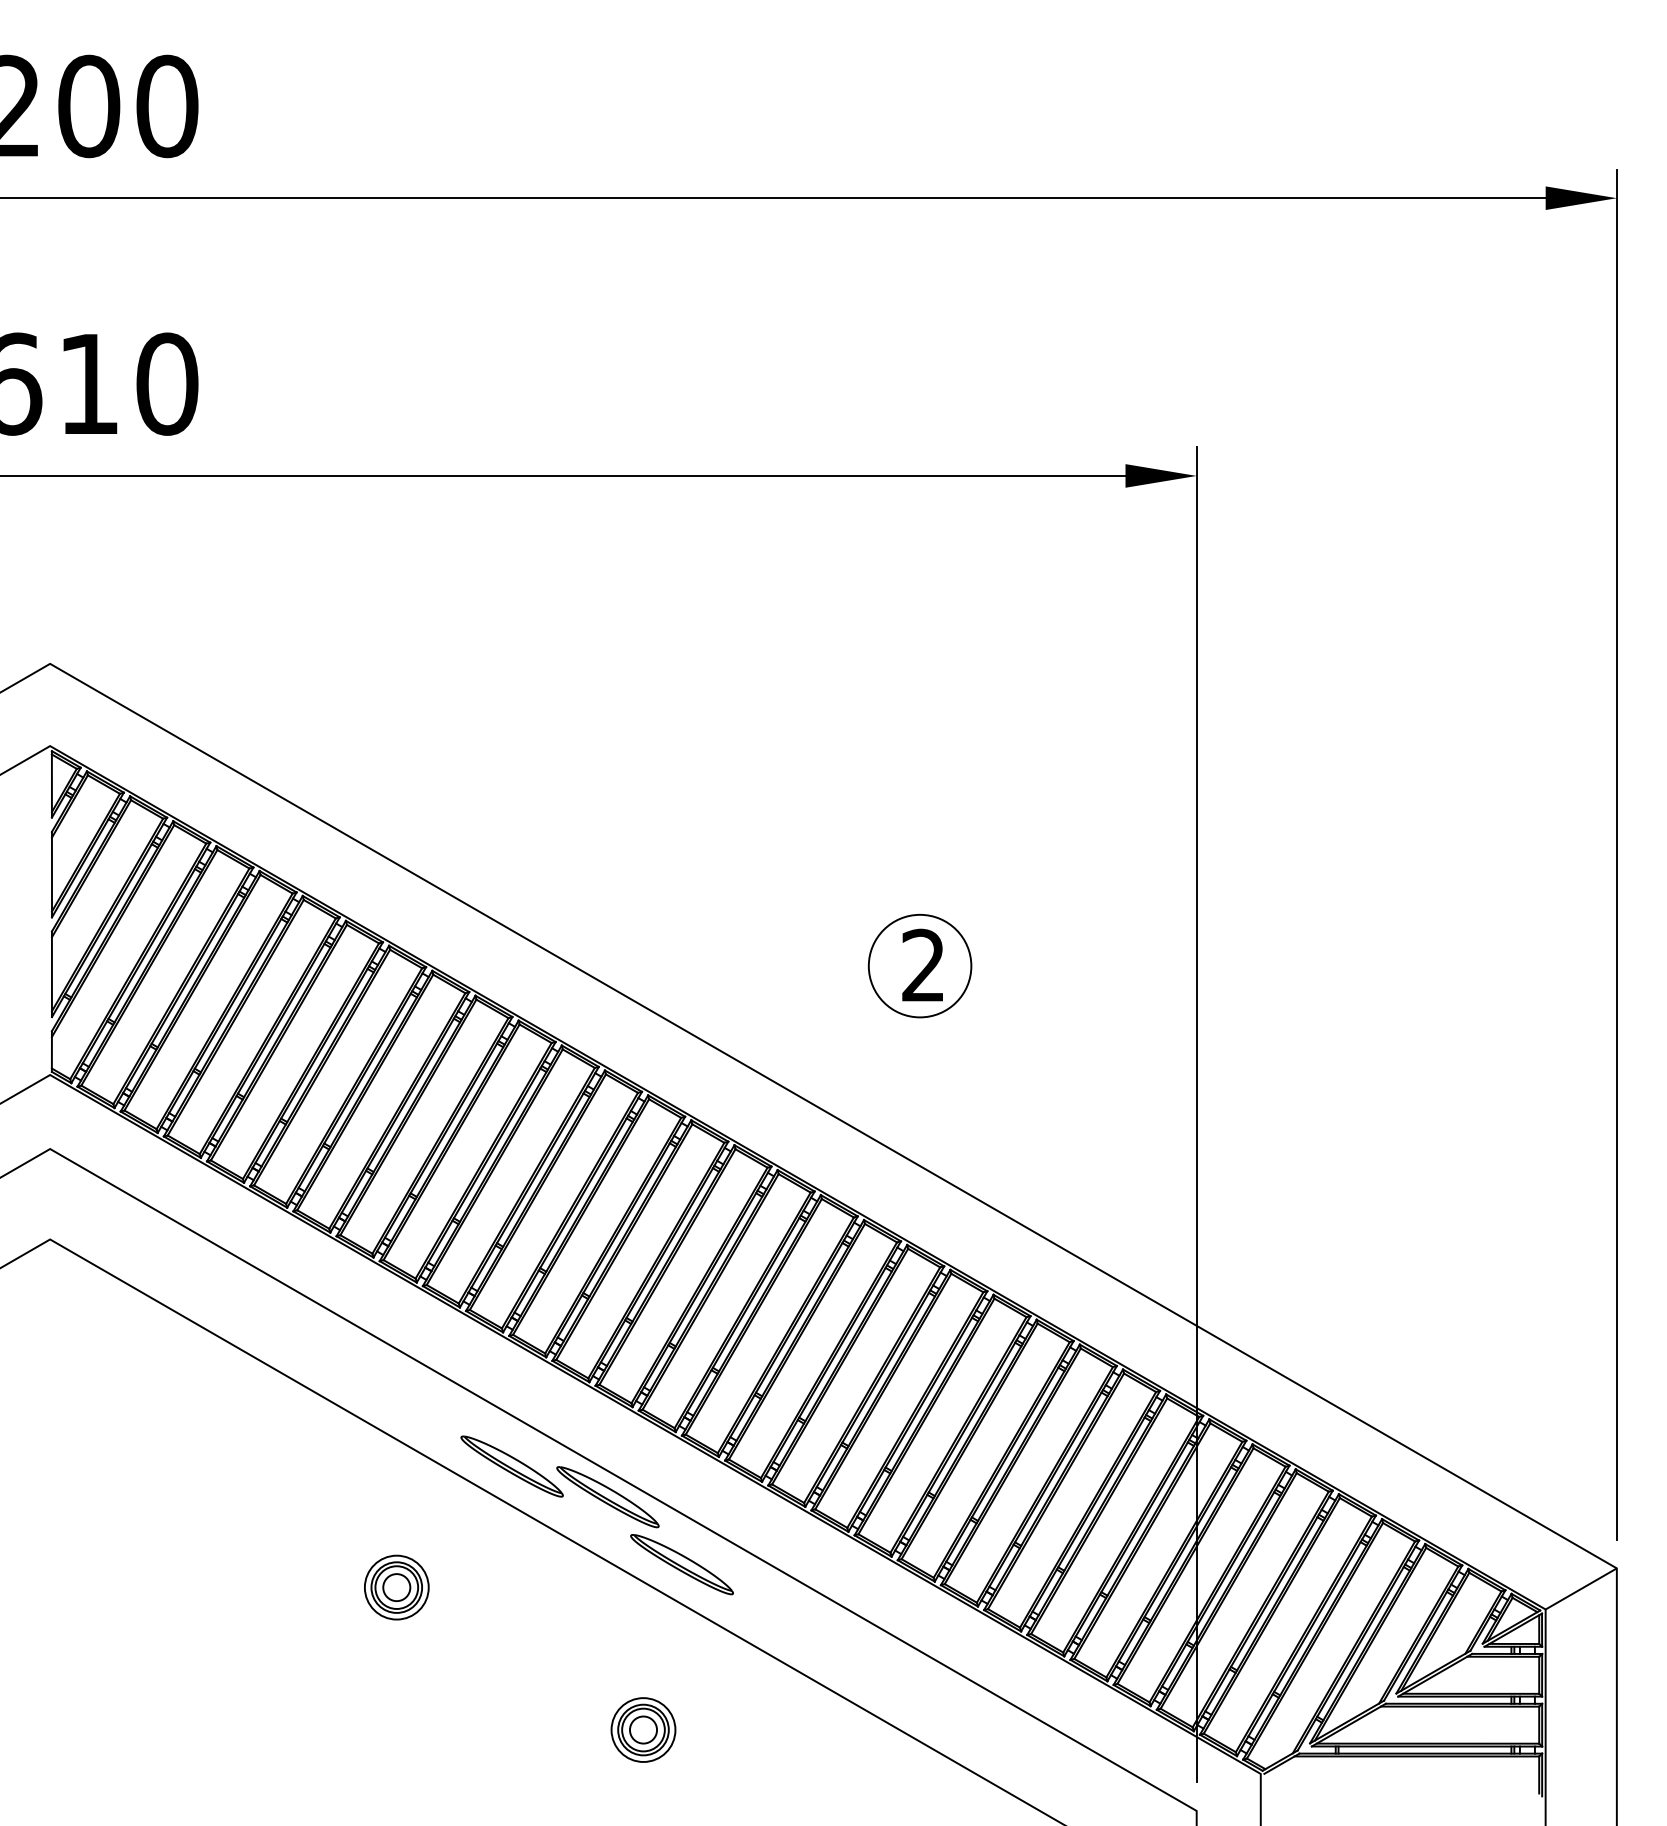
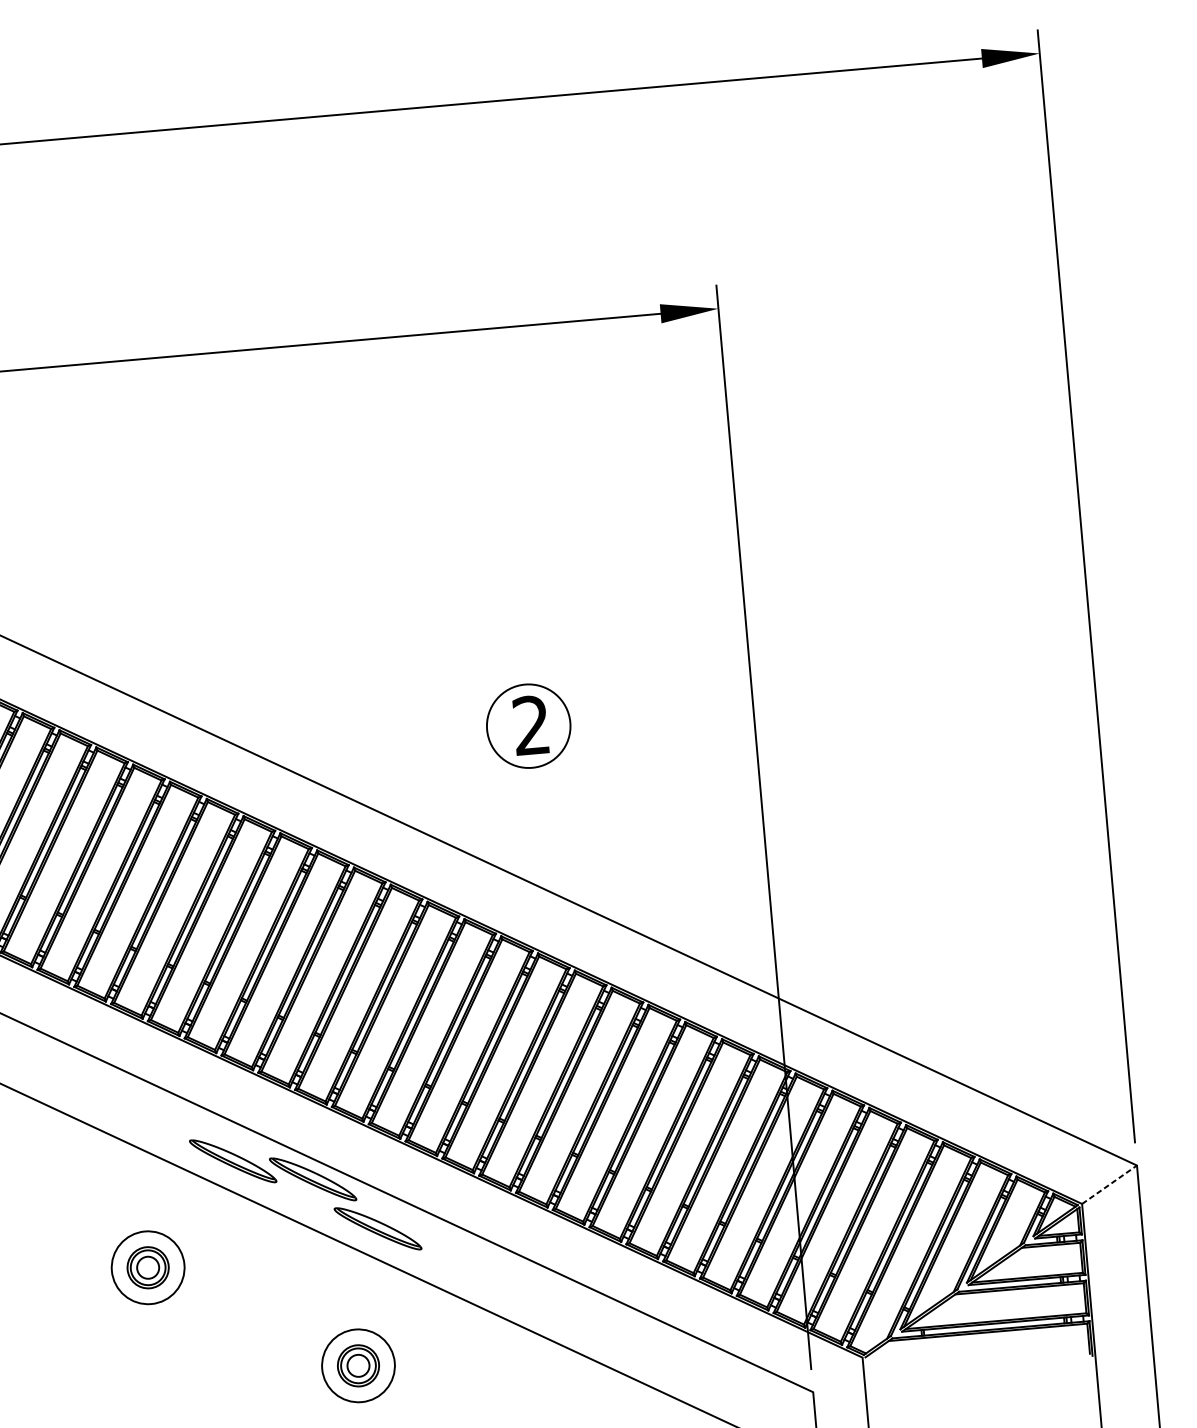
circle: (396, 1587) -> (147, 1267), size x1.4
line: (1581, 1588) -> (1109, 1184), solid -> dashed
circle: (643, 1729) -> (358, 1365), size x1.4

